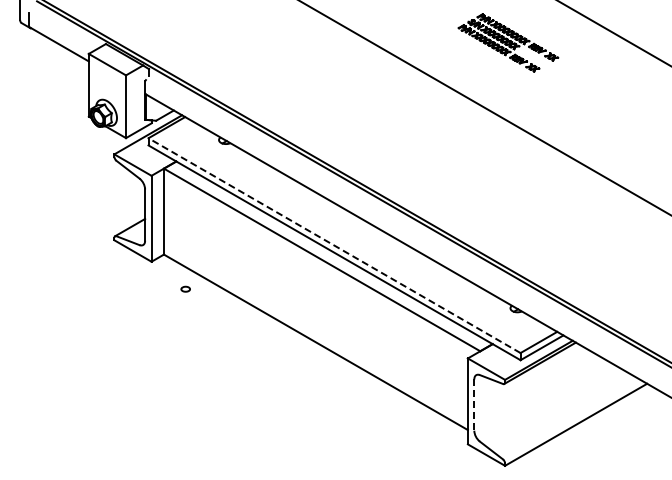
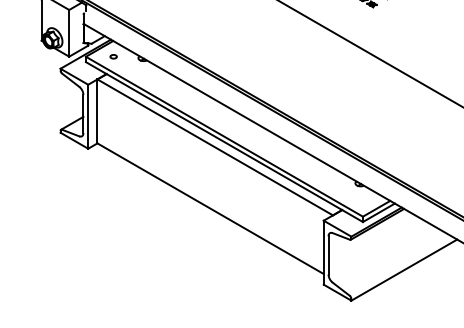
line: (334, 245) -> (224, 136), dashed -> solid
part: (185, 288) -> (113, 56), moved
line: (474, 405) -> (328, 255), dashed -> solid

